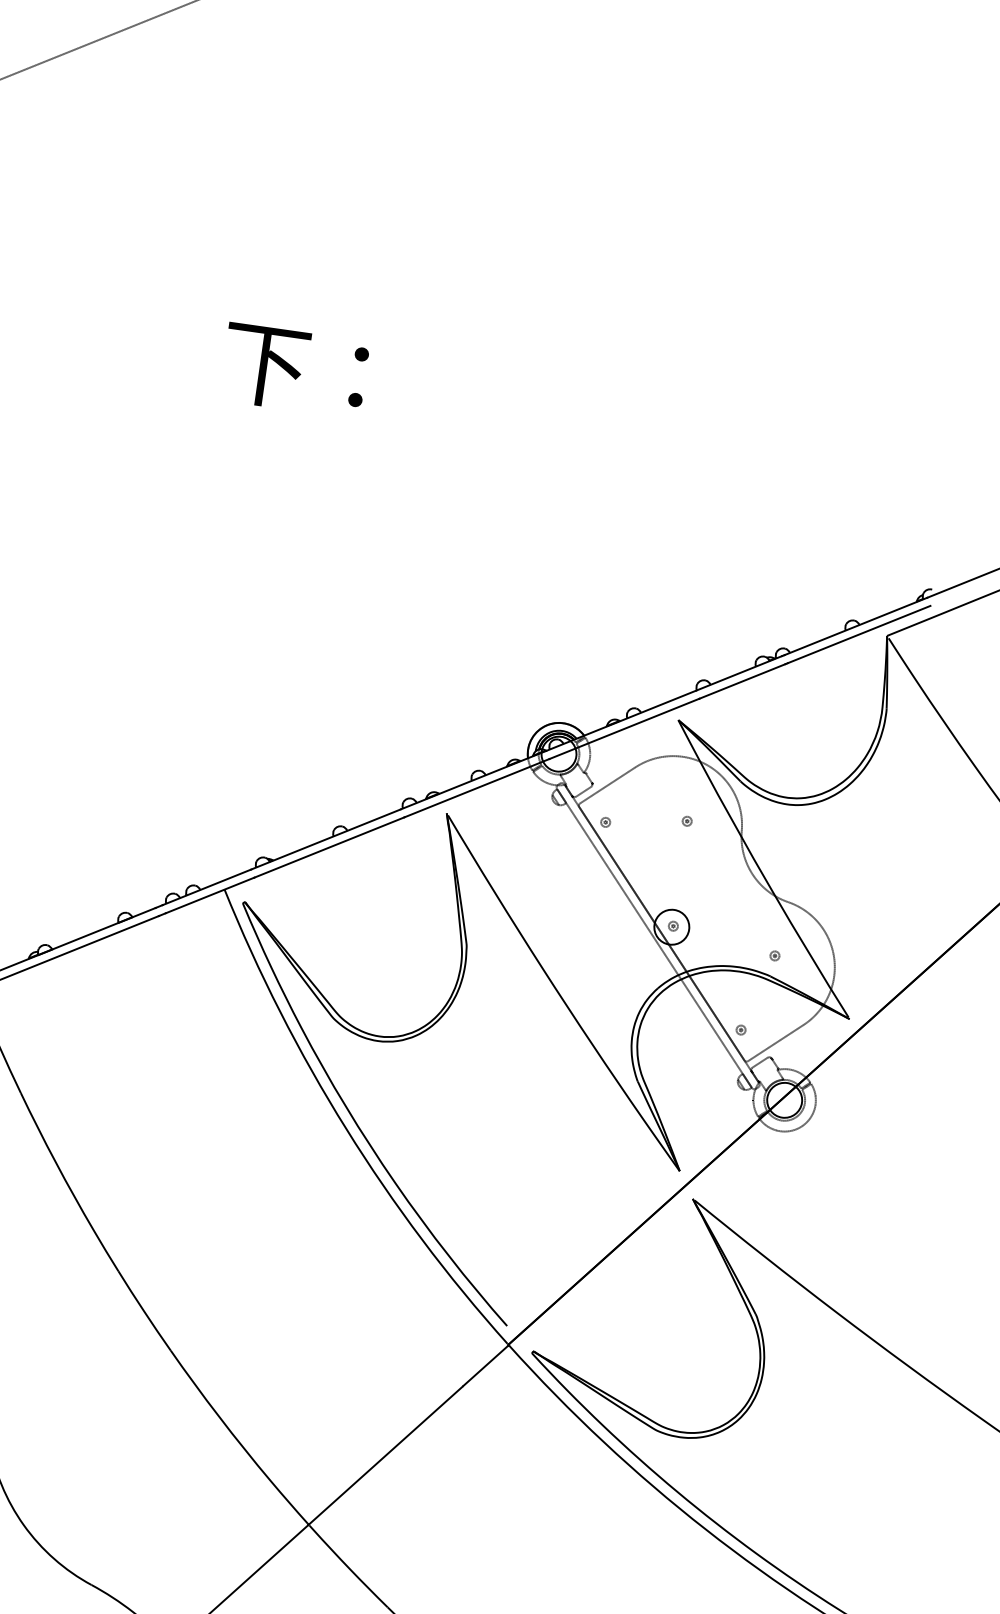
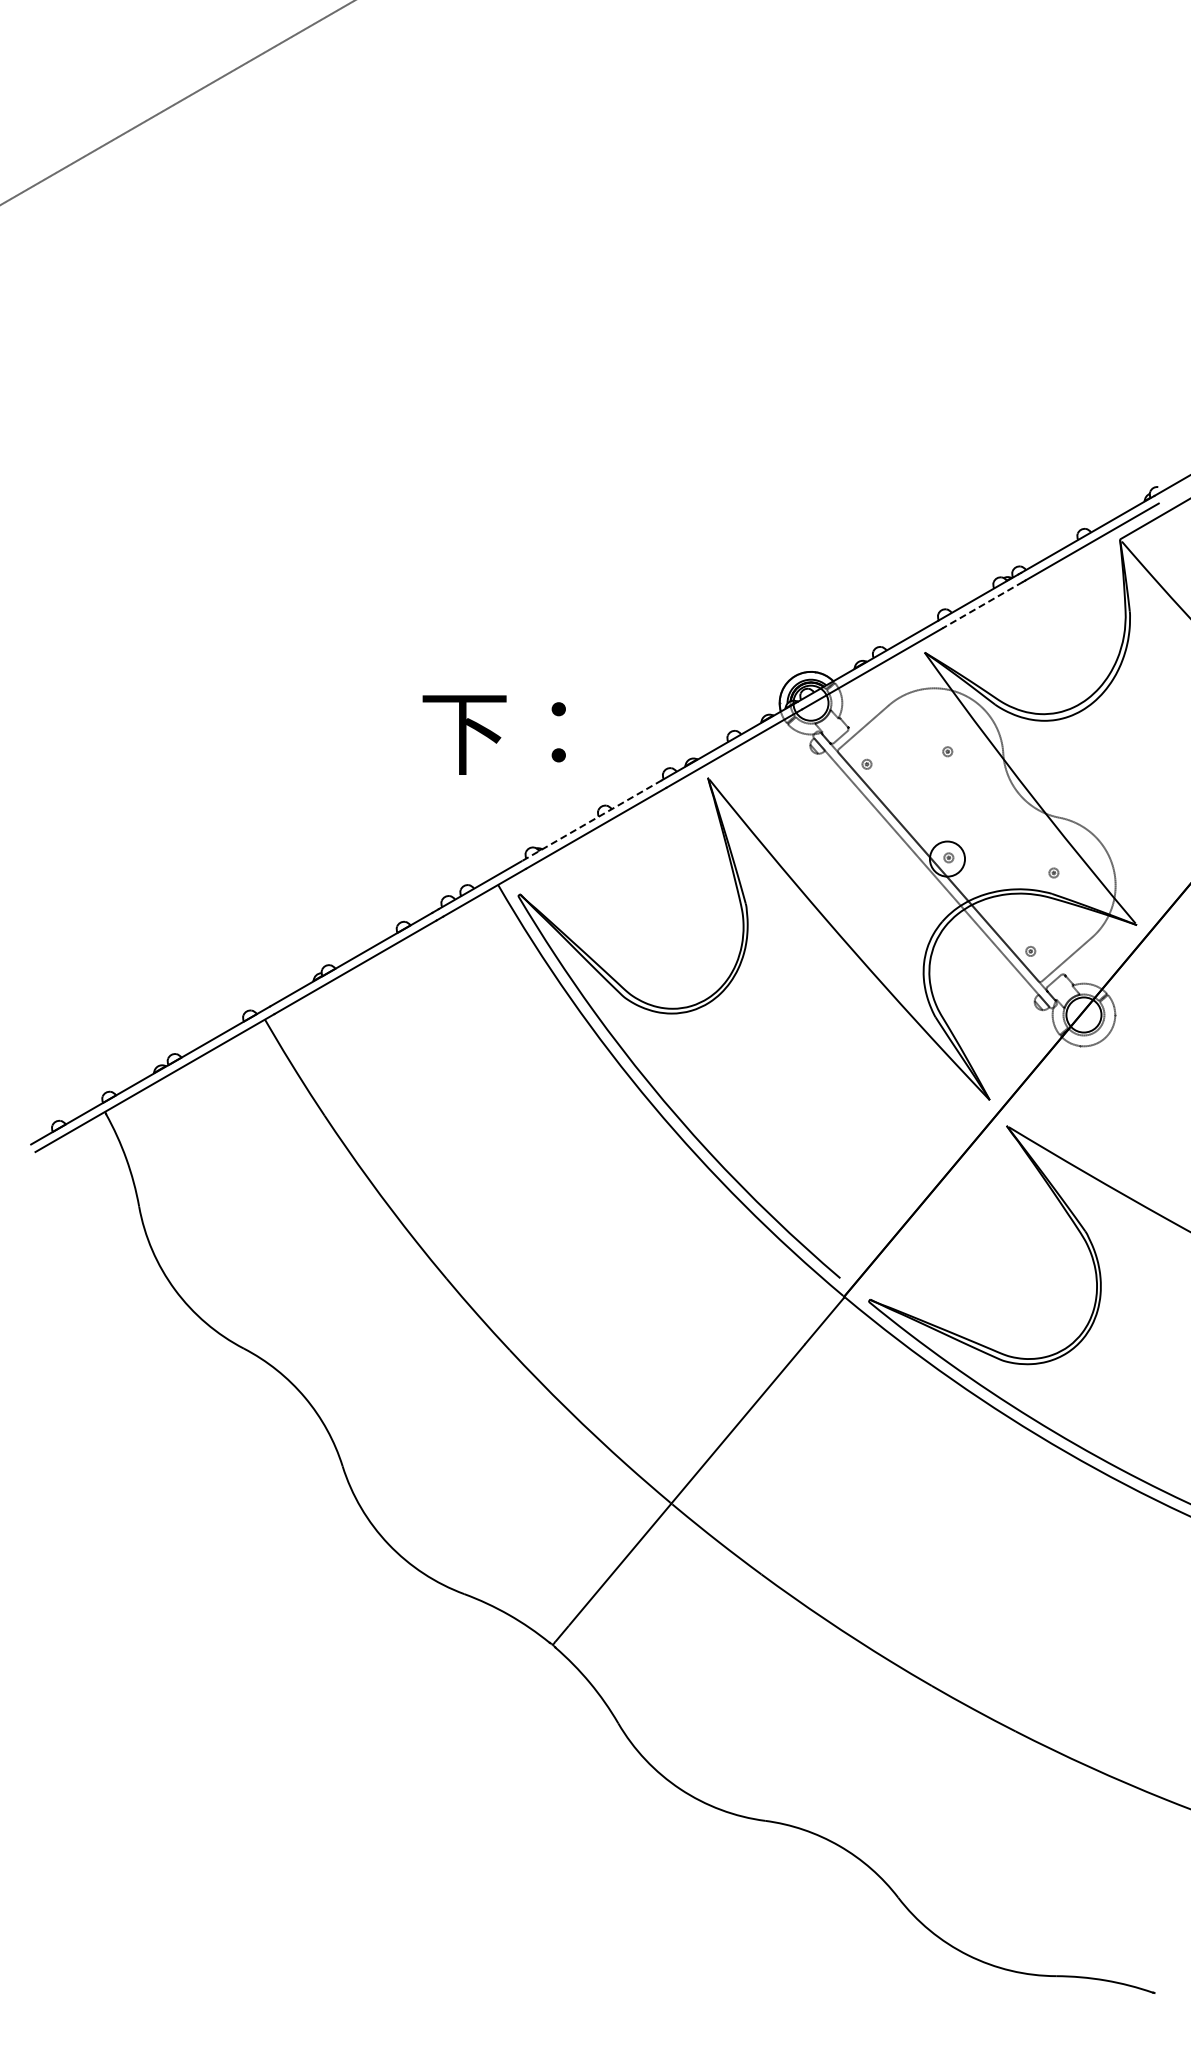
text: (293, 370) -> (493, 734), moved
line: (742, 681) -> (982, 605), solid -> dashed
line: (325, 840) -> (591, 821), solid -> dashed

